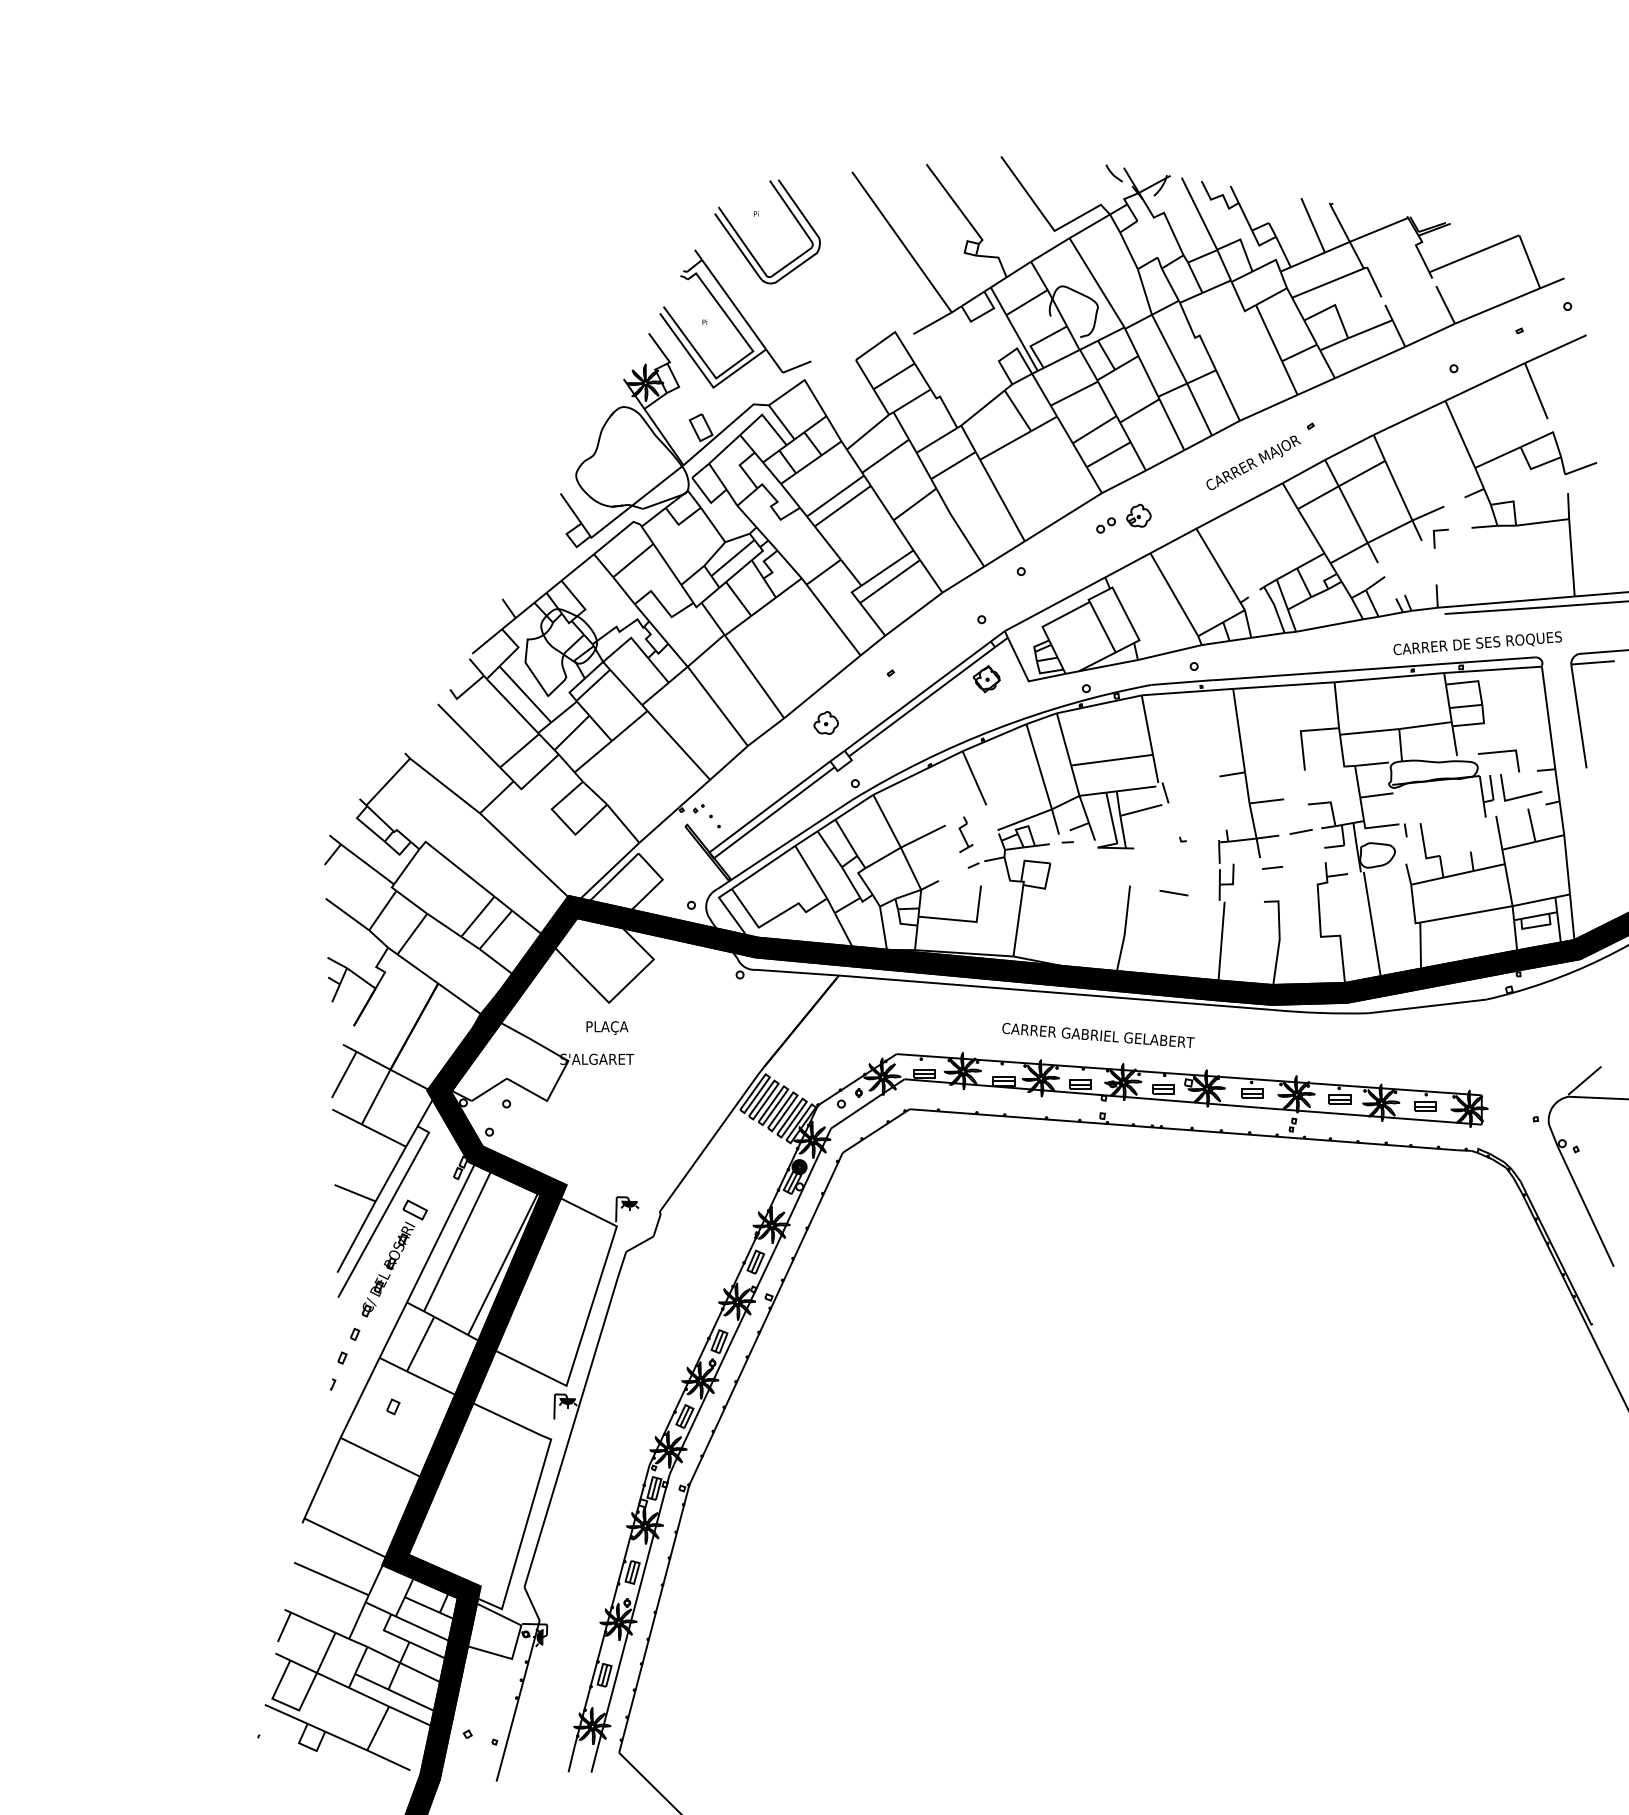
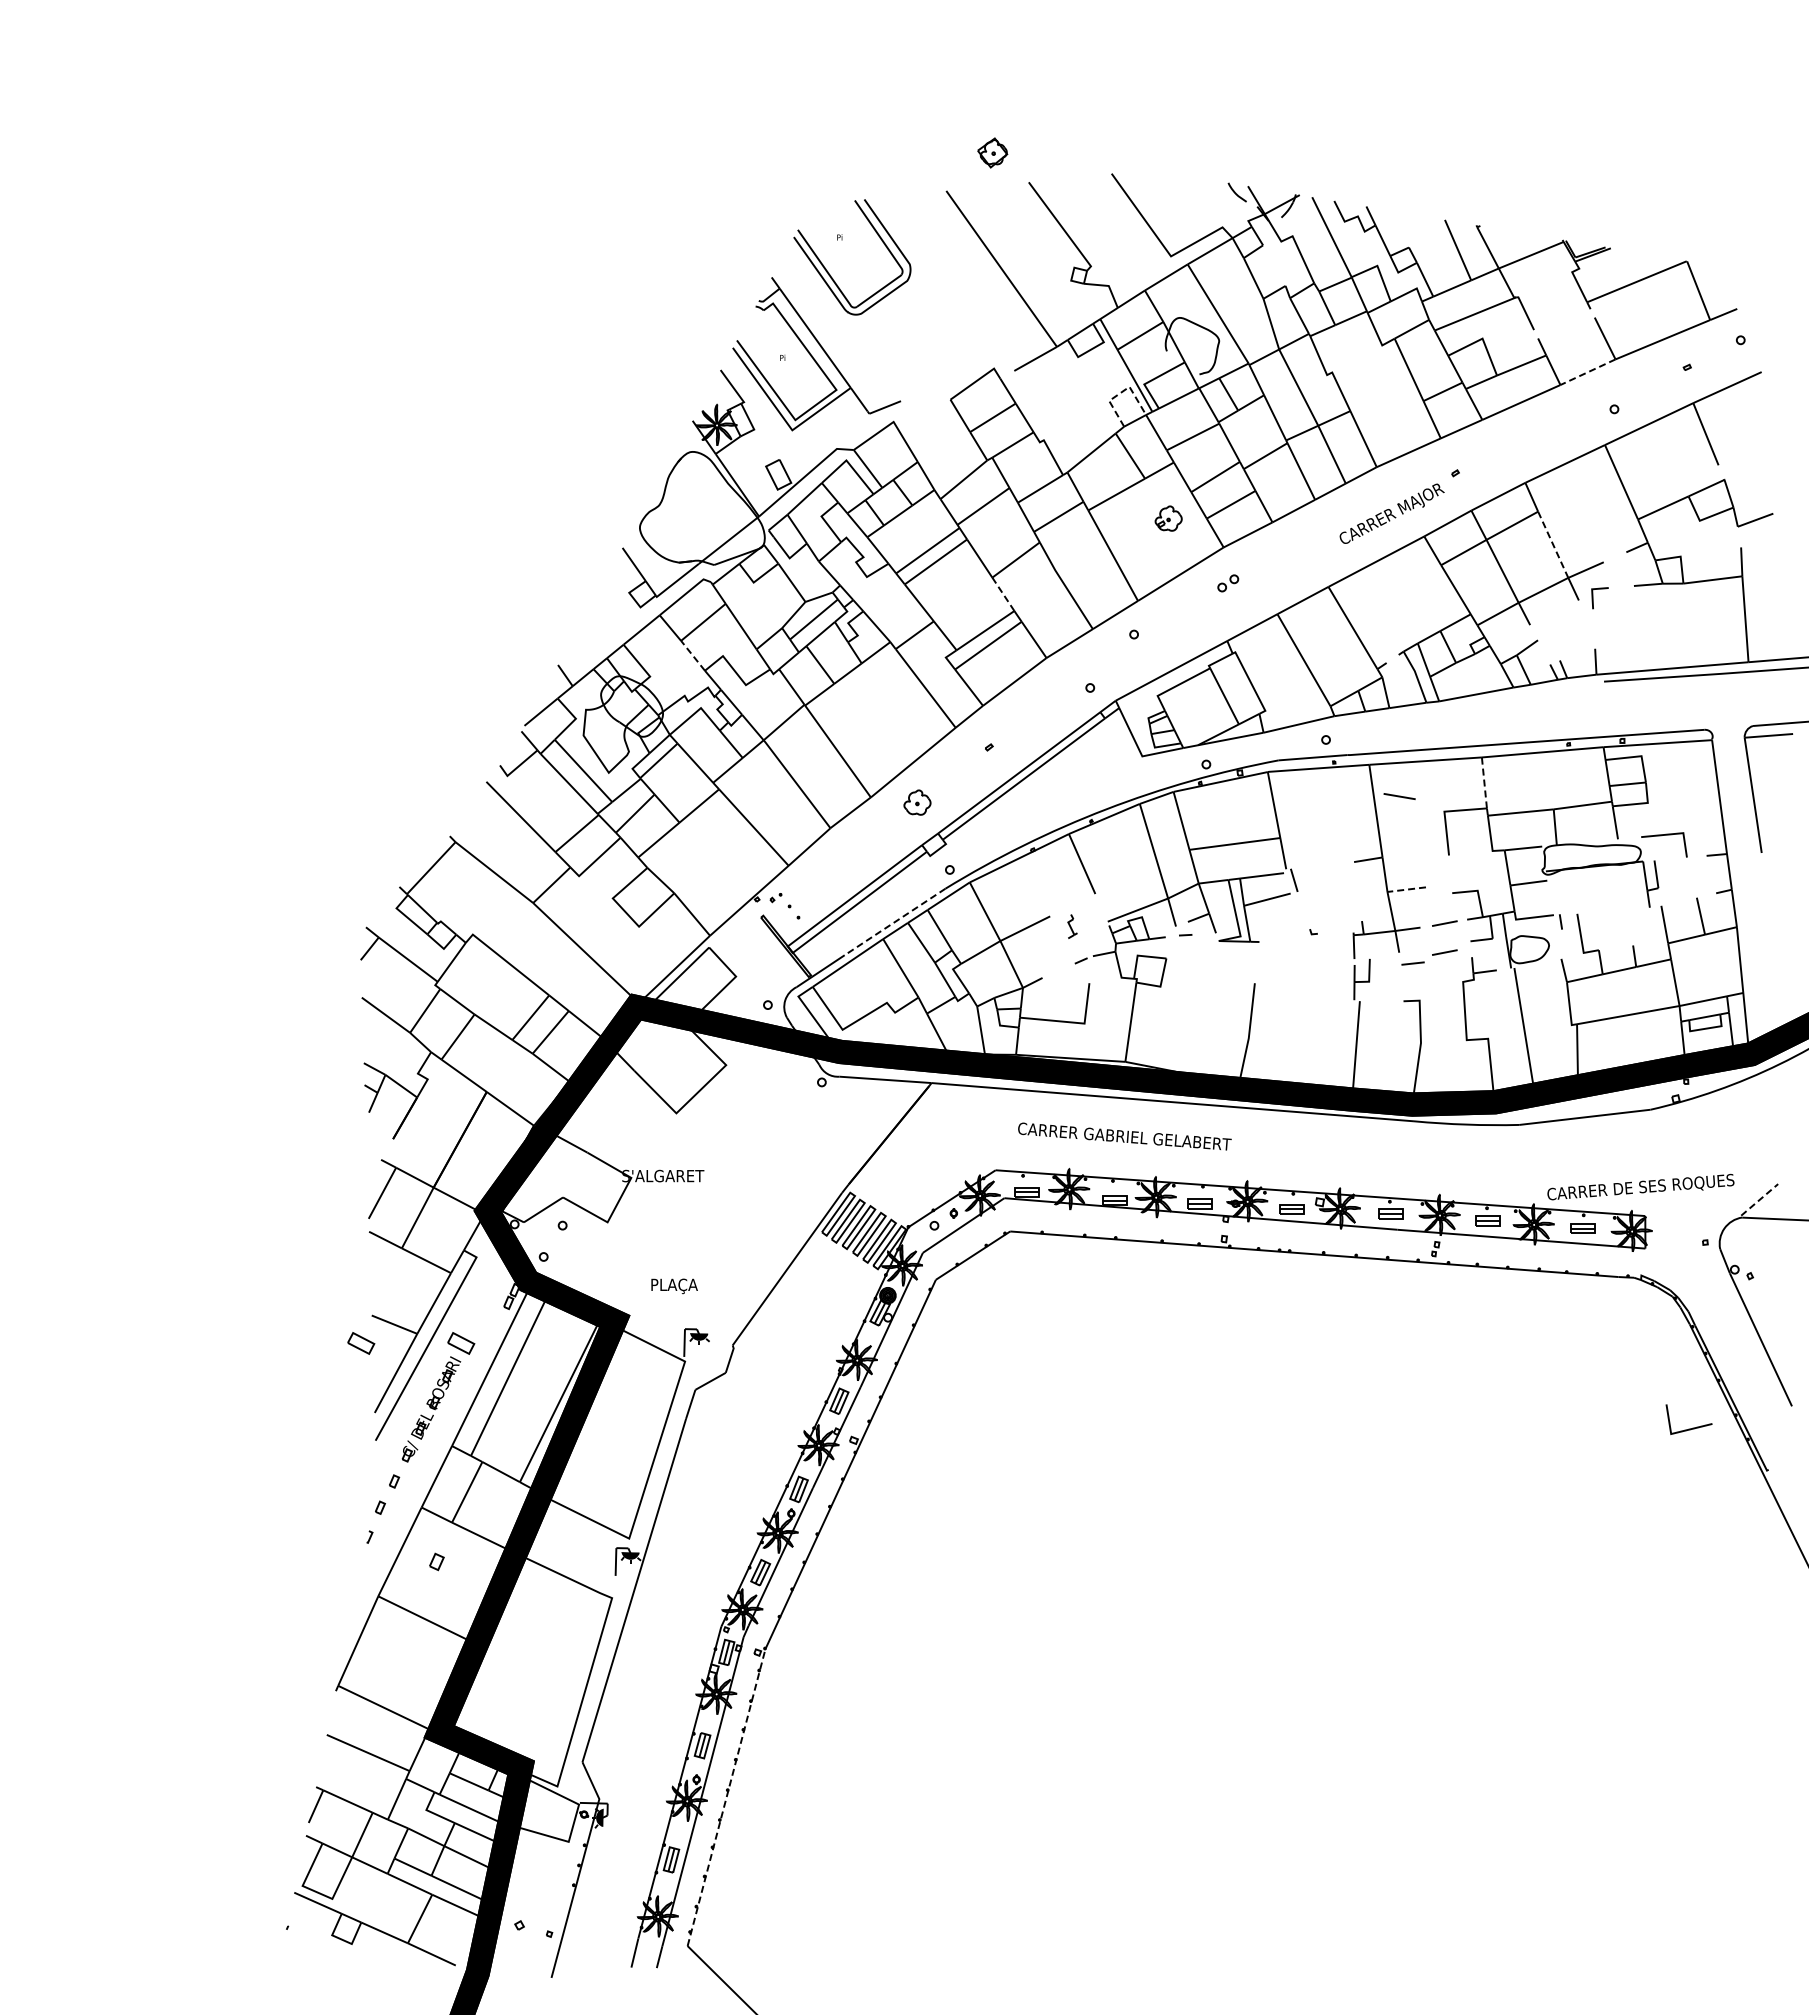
line: (1429, 335) -> (1587, 372), solid -> dashed
line: (1009, 354) -> (1120, 393), solid -> dashed
line: (1399, 491) -> (1553, 545), solid -> dashed
part: (1138, 515) -> (1168, 518), moved
line: (903, 535) -> (1003, 594), solid -> dashed
line: (623, 590) -> (692, 655), solid -> dashed
text: (1477, 642) -> (1640, 1186), moved
part: (986, 678) -> (992, 152), moved
line: (1336, 704) -> (1484, 782), solid -> dashed
line: (1524, 794) -> (1692, 1427), moved
line: (1266, 801) -> (1406, 889), solid -> dashed
line: (805, 830) -> (894, 922), solid -> dashed
part: (965, 834) -> (1072, 926), size x0.6
line: (1300, 857) -> (1444, 952), added
line: (1173, 893) -> (1399, 796), moved
text: (607, 1028) -> (674, 1286), moved
text: (1098, 1035) -> (1124, 1136), moved
line: (1585, 1080) -> (1760, 1199), solid -> dashed
part: (325, 1210) -> (361, 1343), added
line: (654, 1619) -> (726, 1797), solid -> dashed

